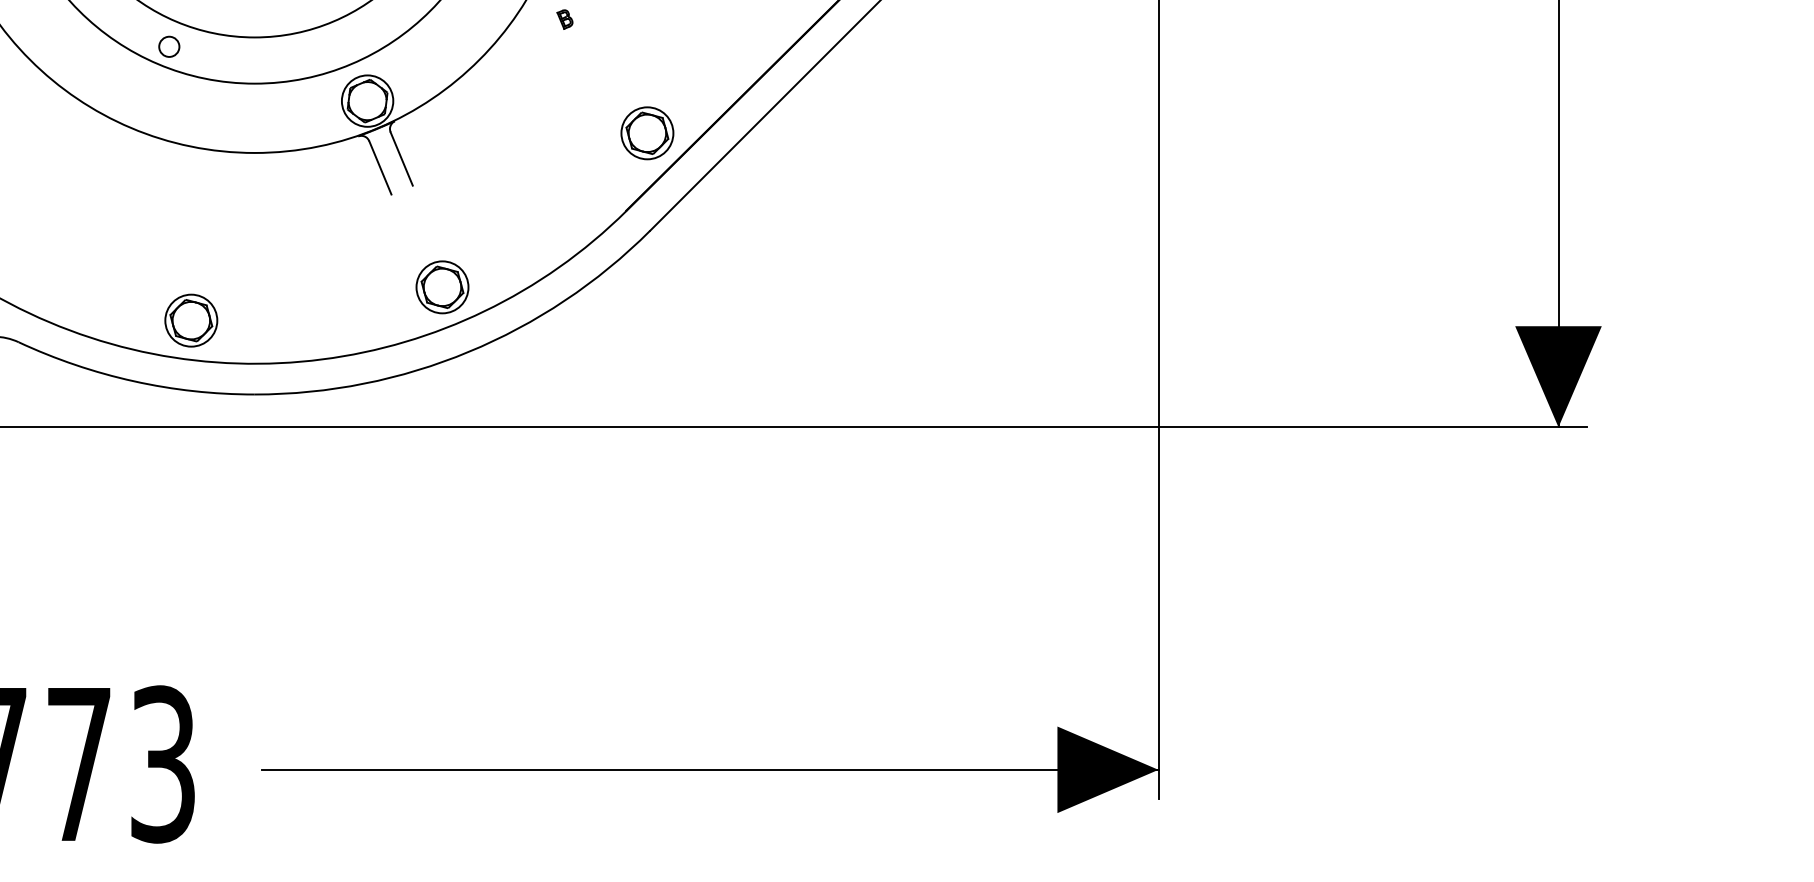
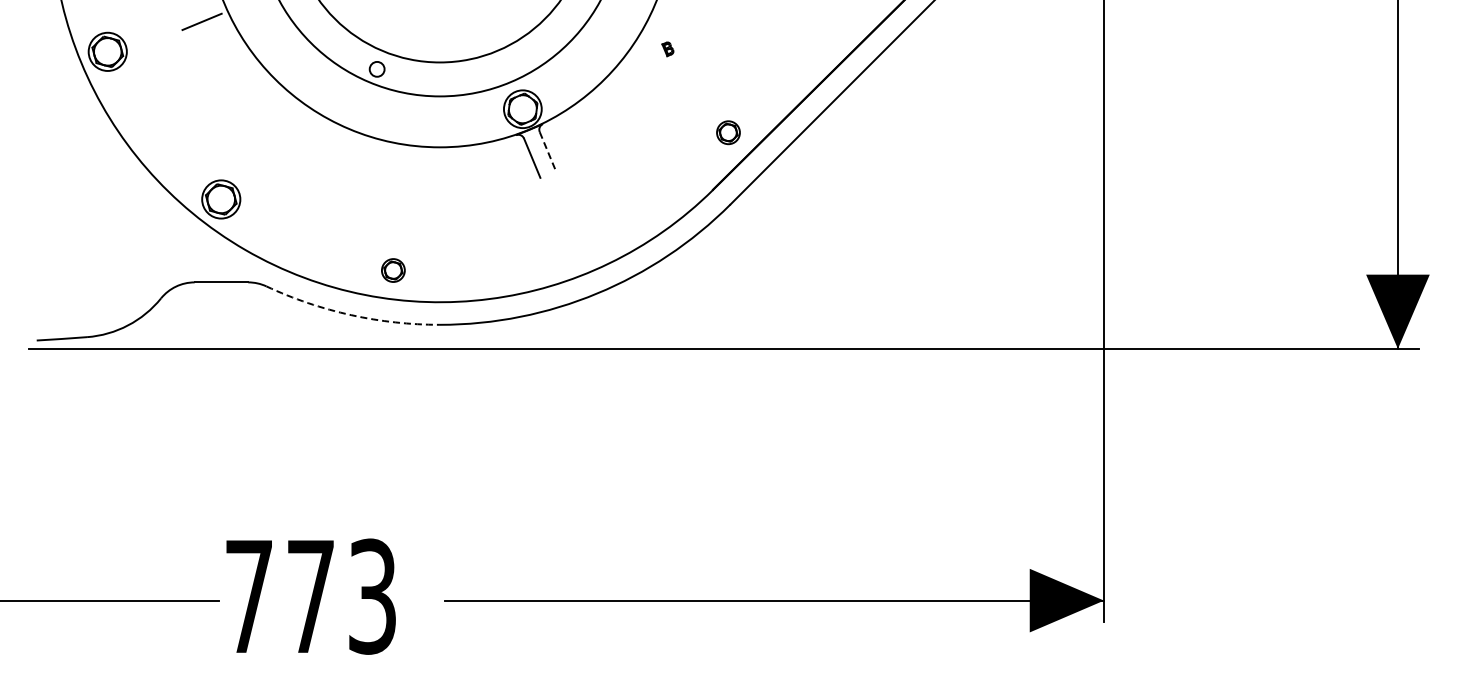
part: (647, 132) -> (728, 132), size x0.6
line: (402, 159) -> (548, 152), solid -> dashed
part: (441, 287) -> (577, 246), removed
part: (191, 320) -> (393, 270), size x0.6
arc: (134, 381) -> (351, 315), solid -> dashed

